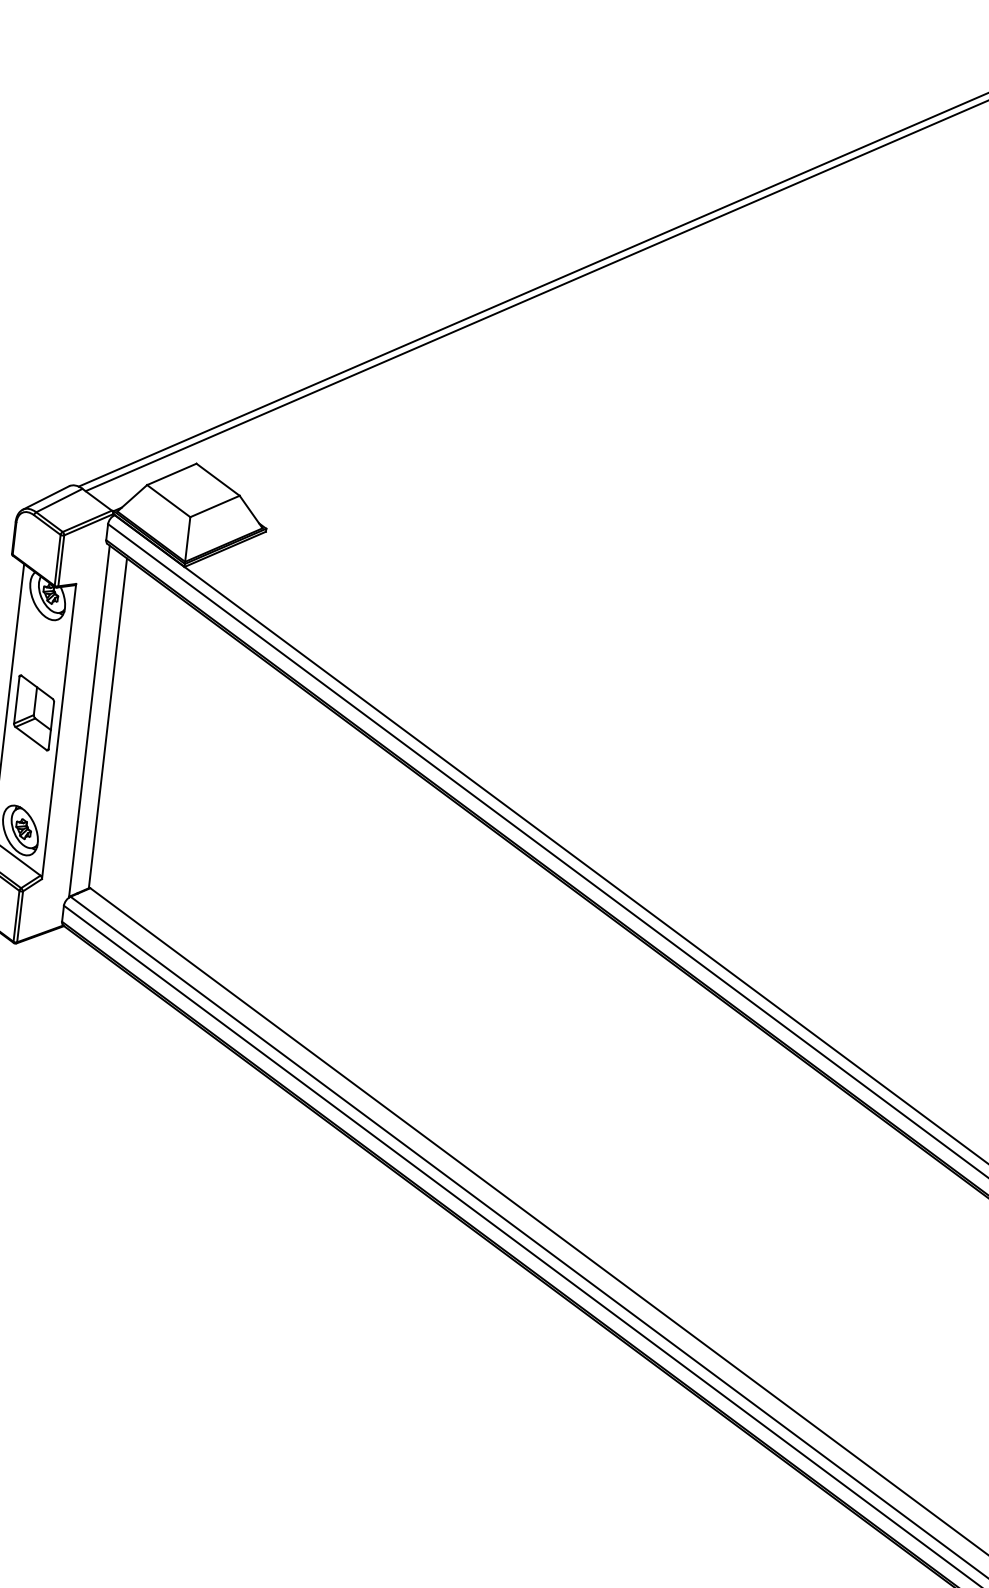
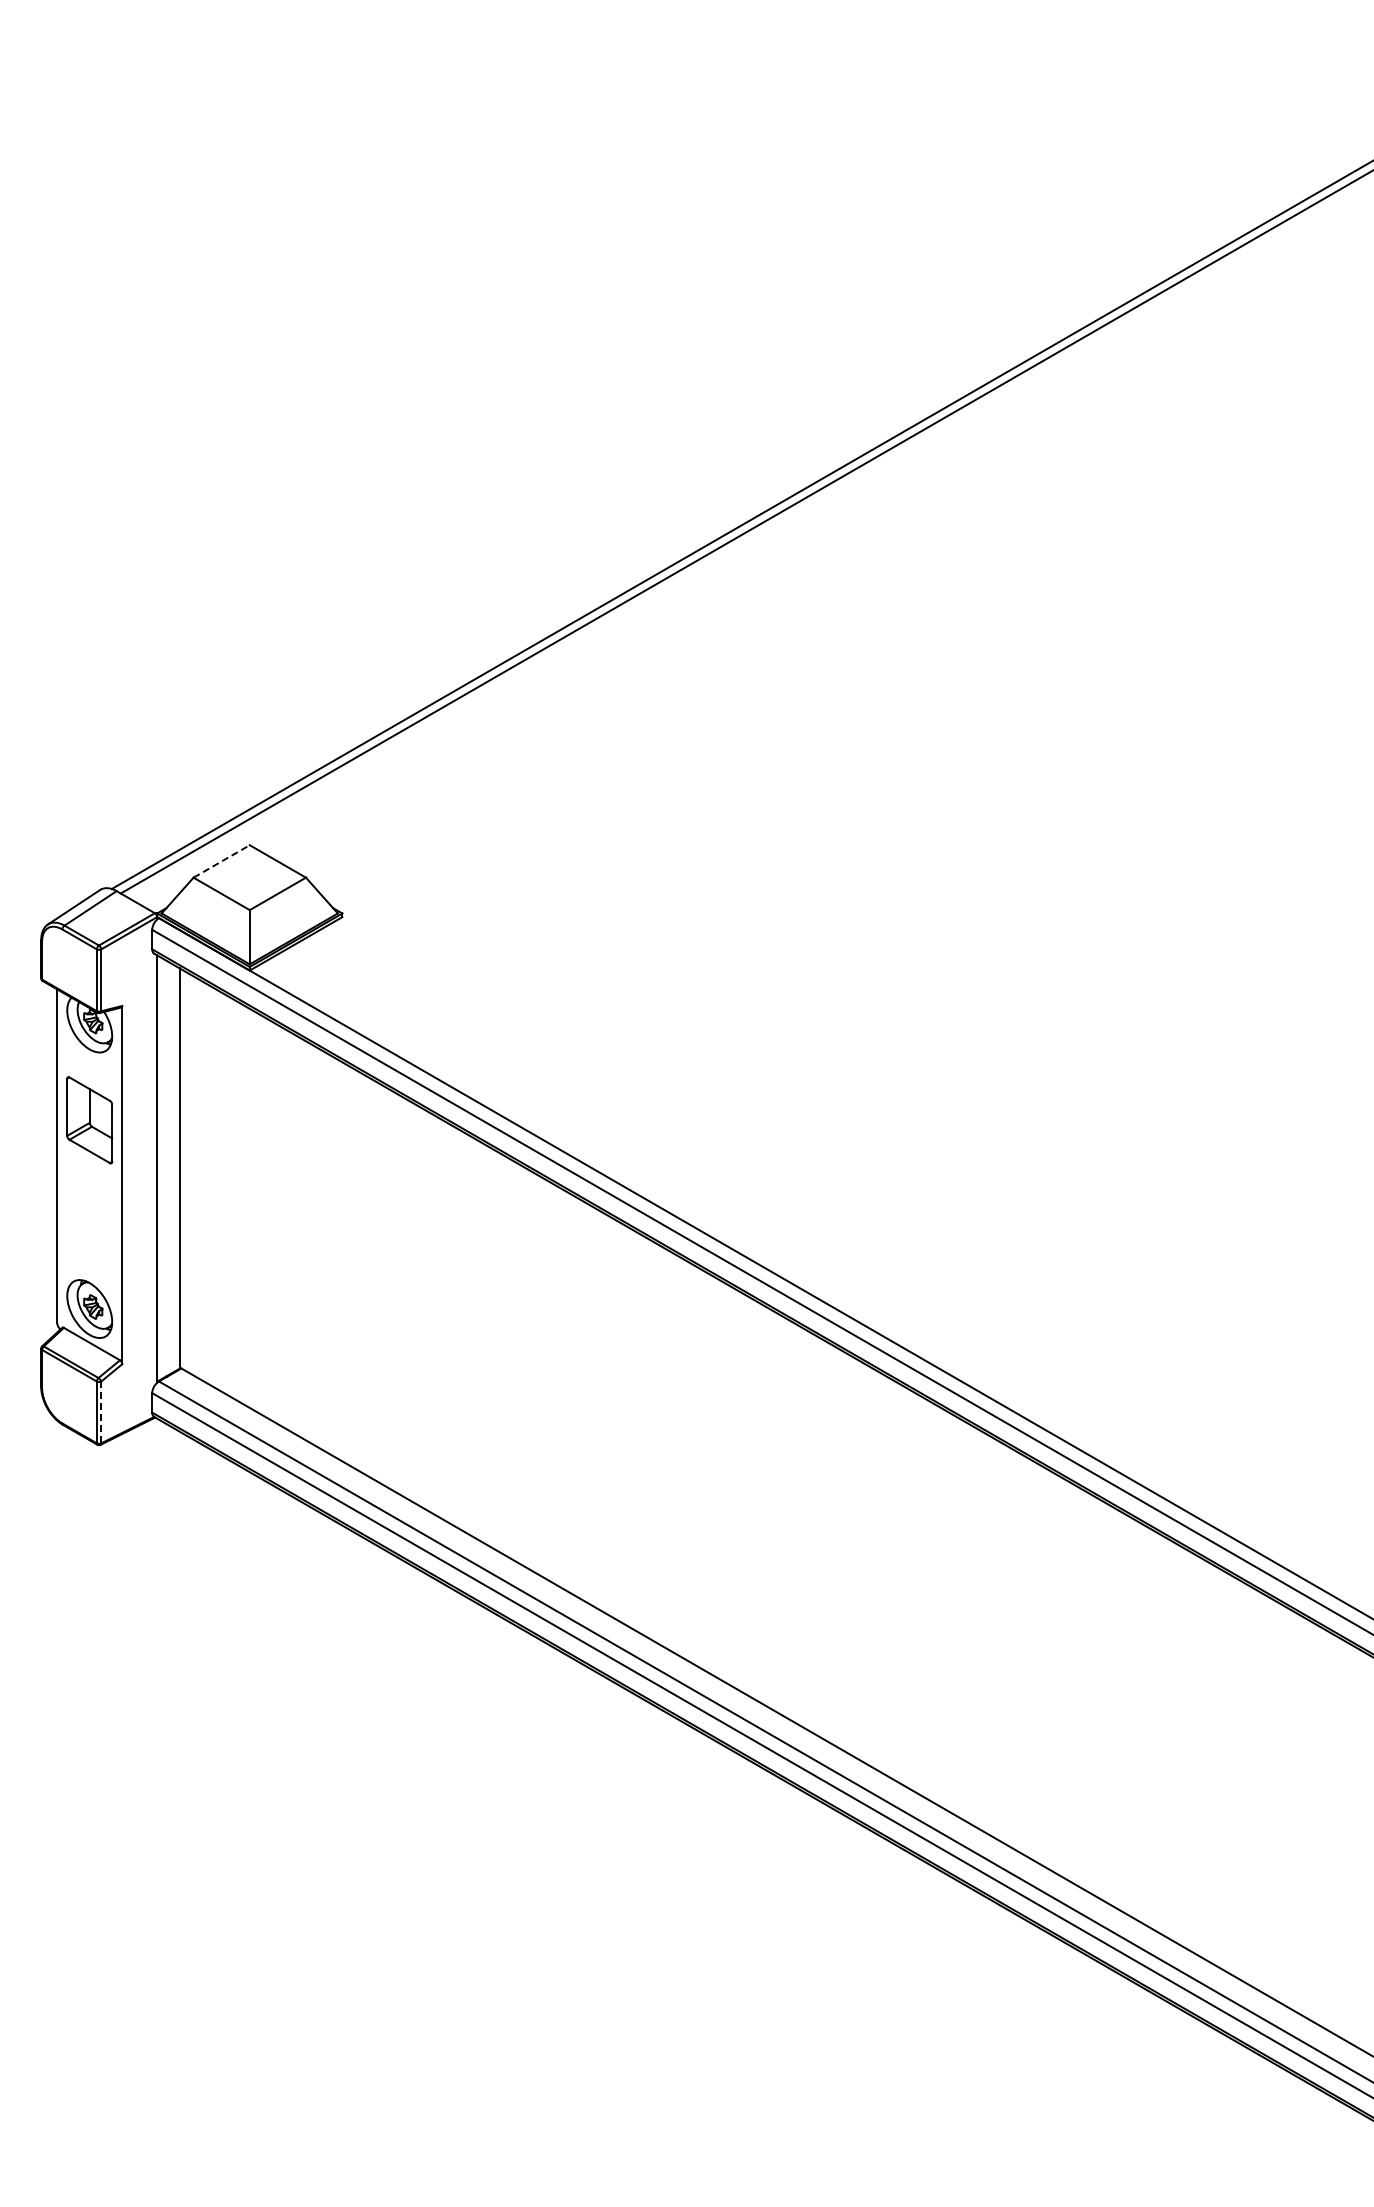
line: (172, 474) -> (222, 861), solid -> dashed
part: (33, 713) -> (89, 1120), moved
line: (20, 916) -> (101, 1412), solid -> dashed

